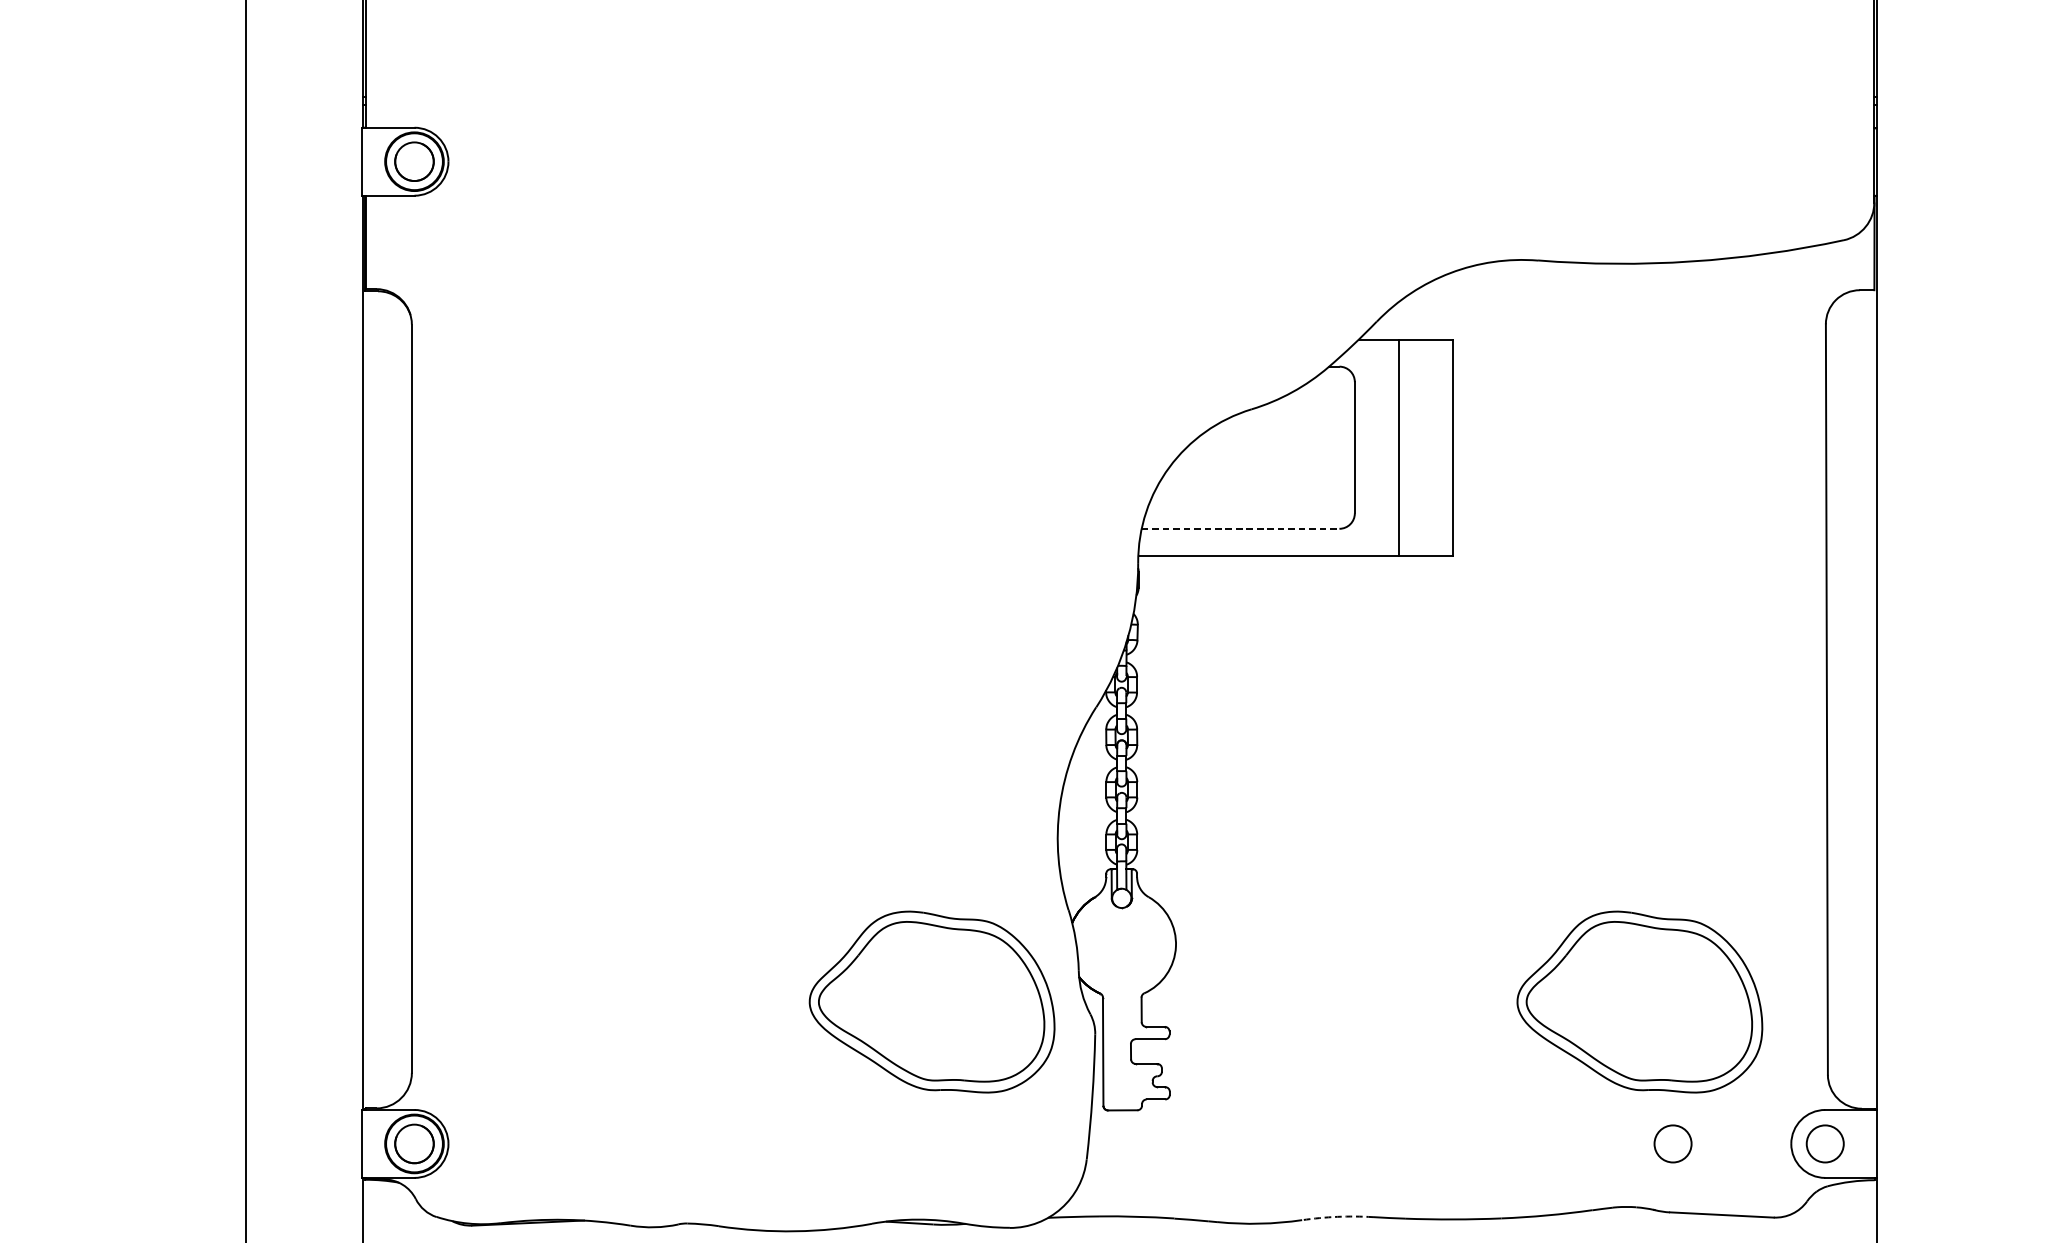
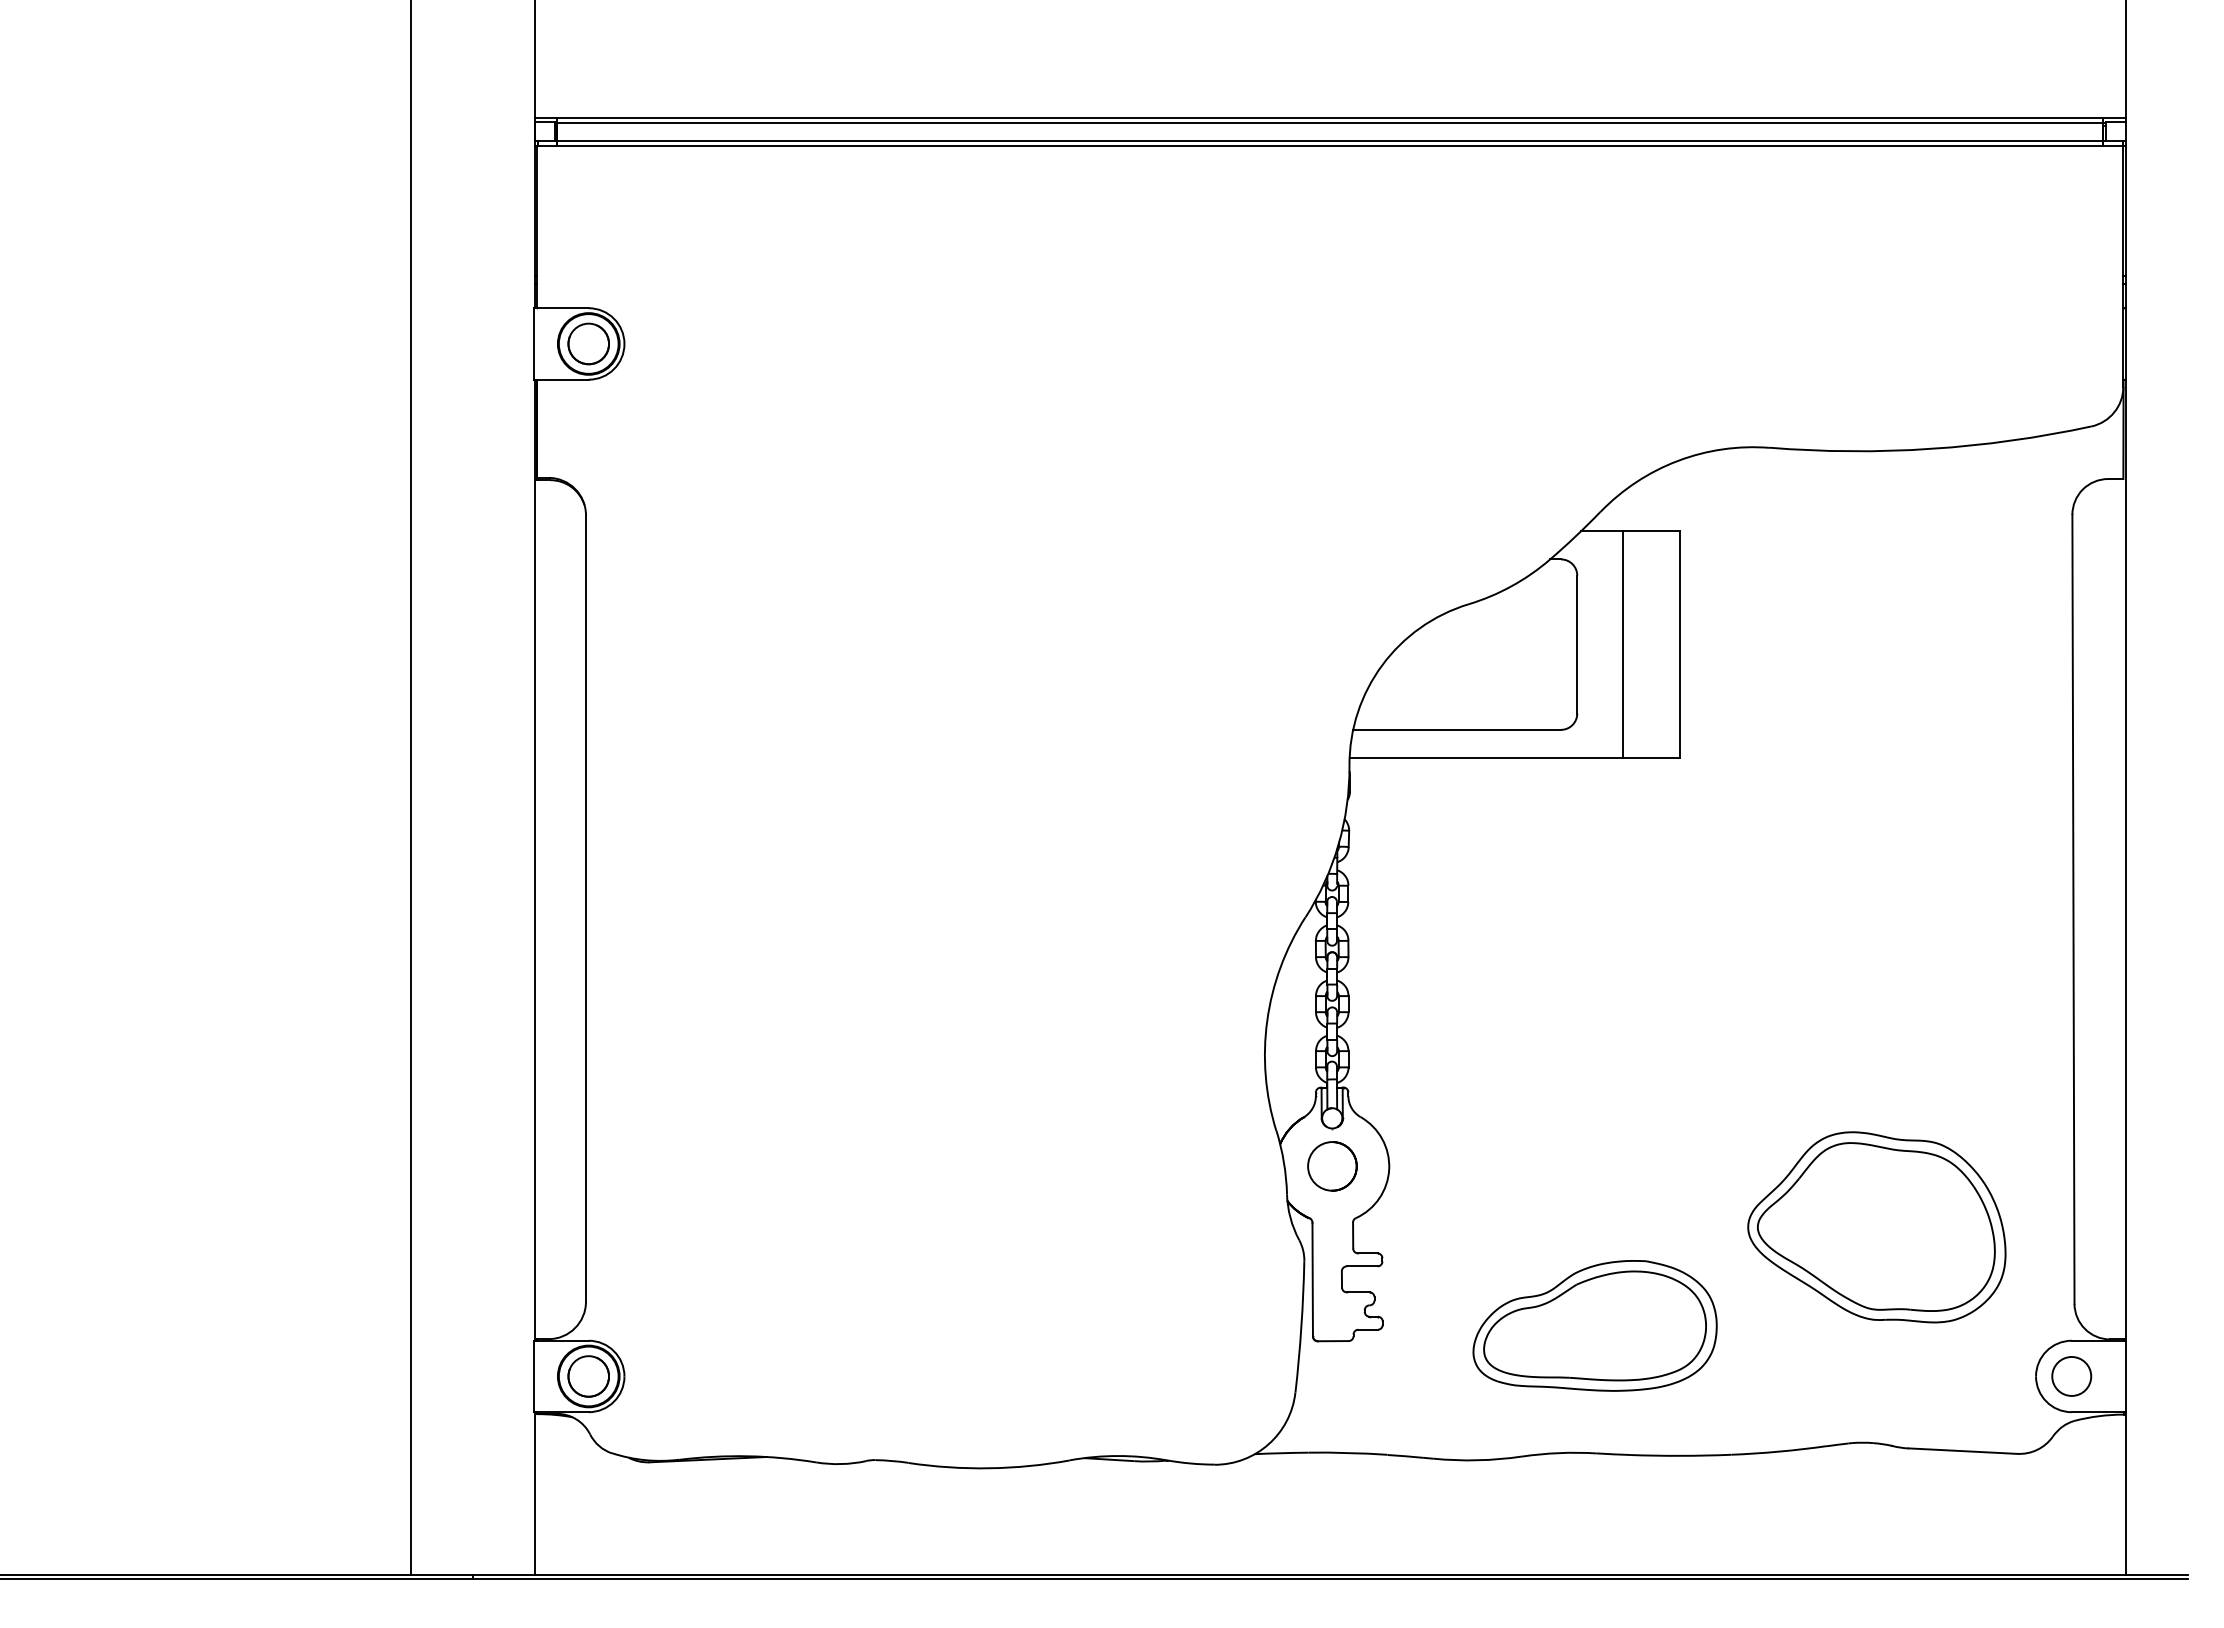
line: (1240, 528) -> (1457, 729), dashed -> solid
circle: (1122, 944) -> (1332, 1166), added
part: (931, 1002) -> (1132, 1227), removed
part: (1371, 1095) -> (1594, 1325), added
circle: (1672, 1143) -> (1911, 1376), removed
arc: (1337, 1217) -> (1559, 1453), dashed -> solid

